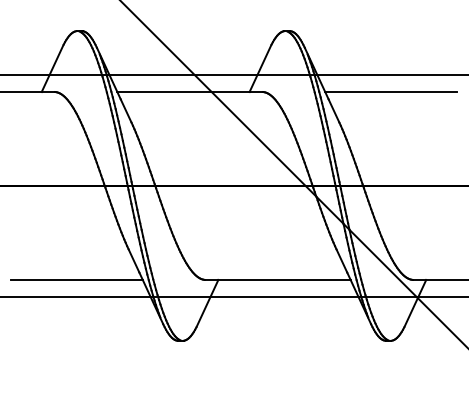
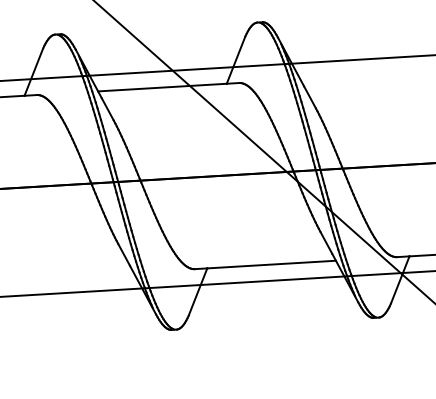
line: (391, 92) -> (364, 76), removed
line: (76, 279) -> (69, 276), removed

